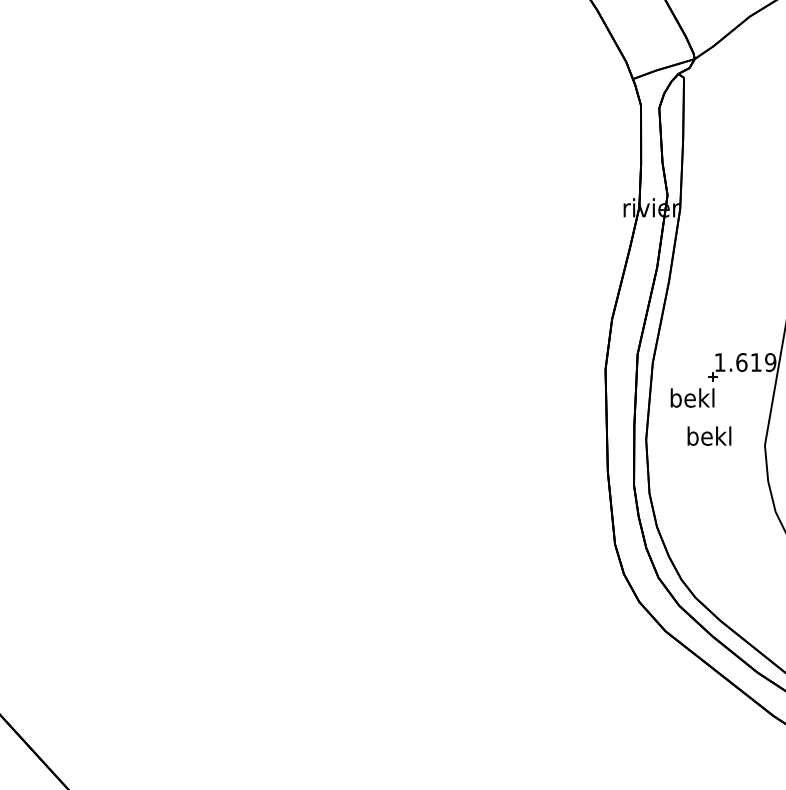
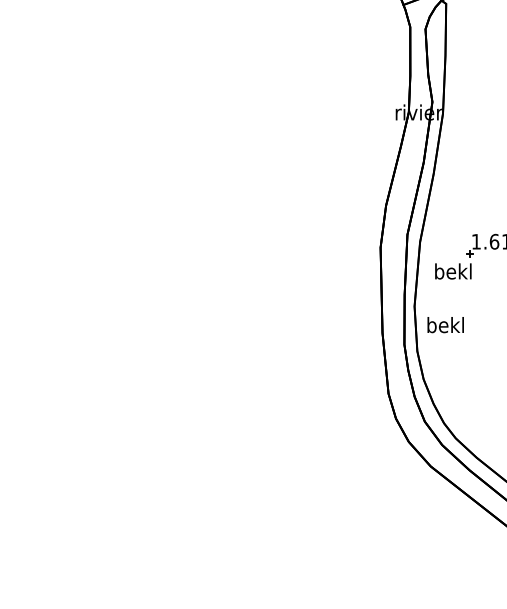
text: (709, 435) -> (445, 324), moved

